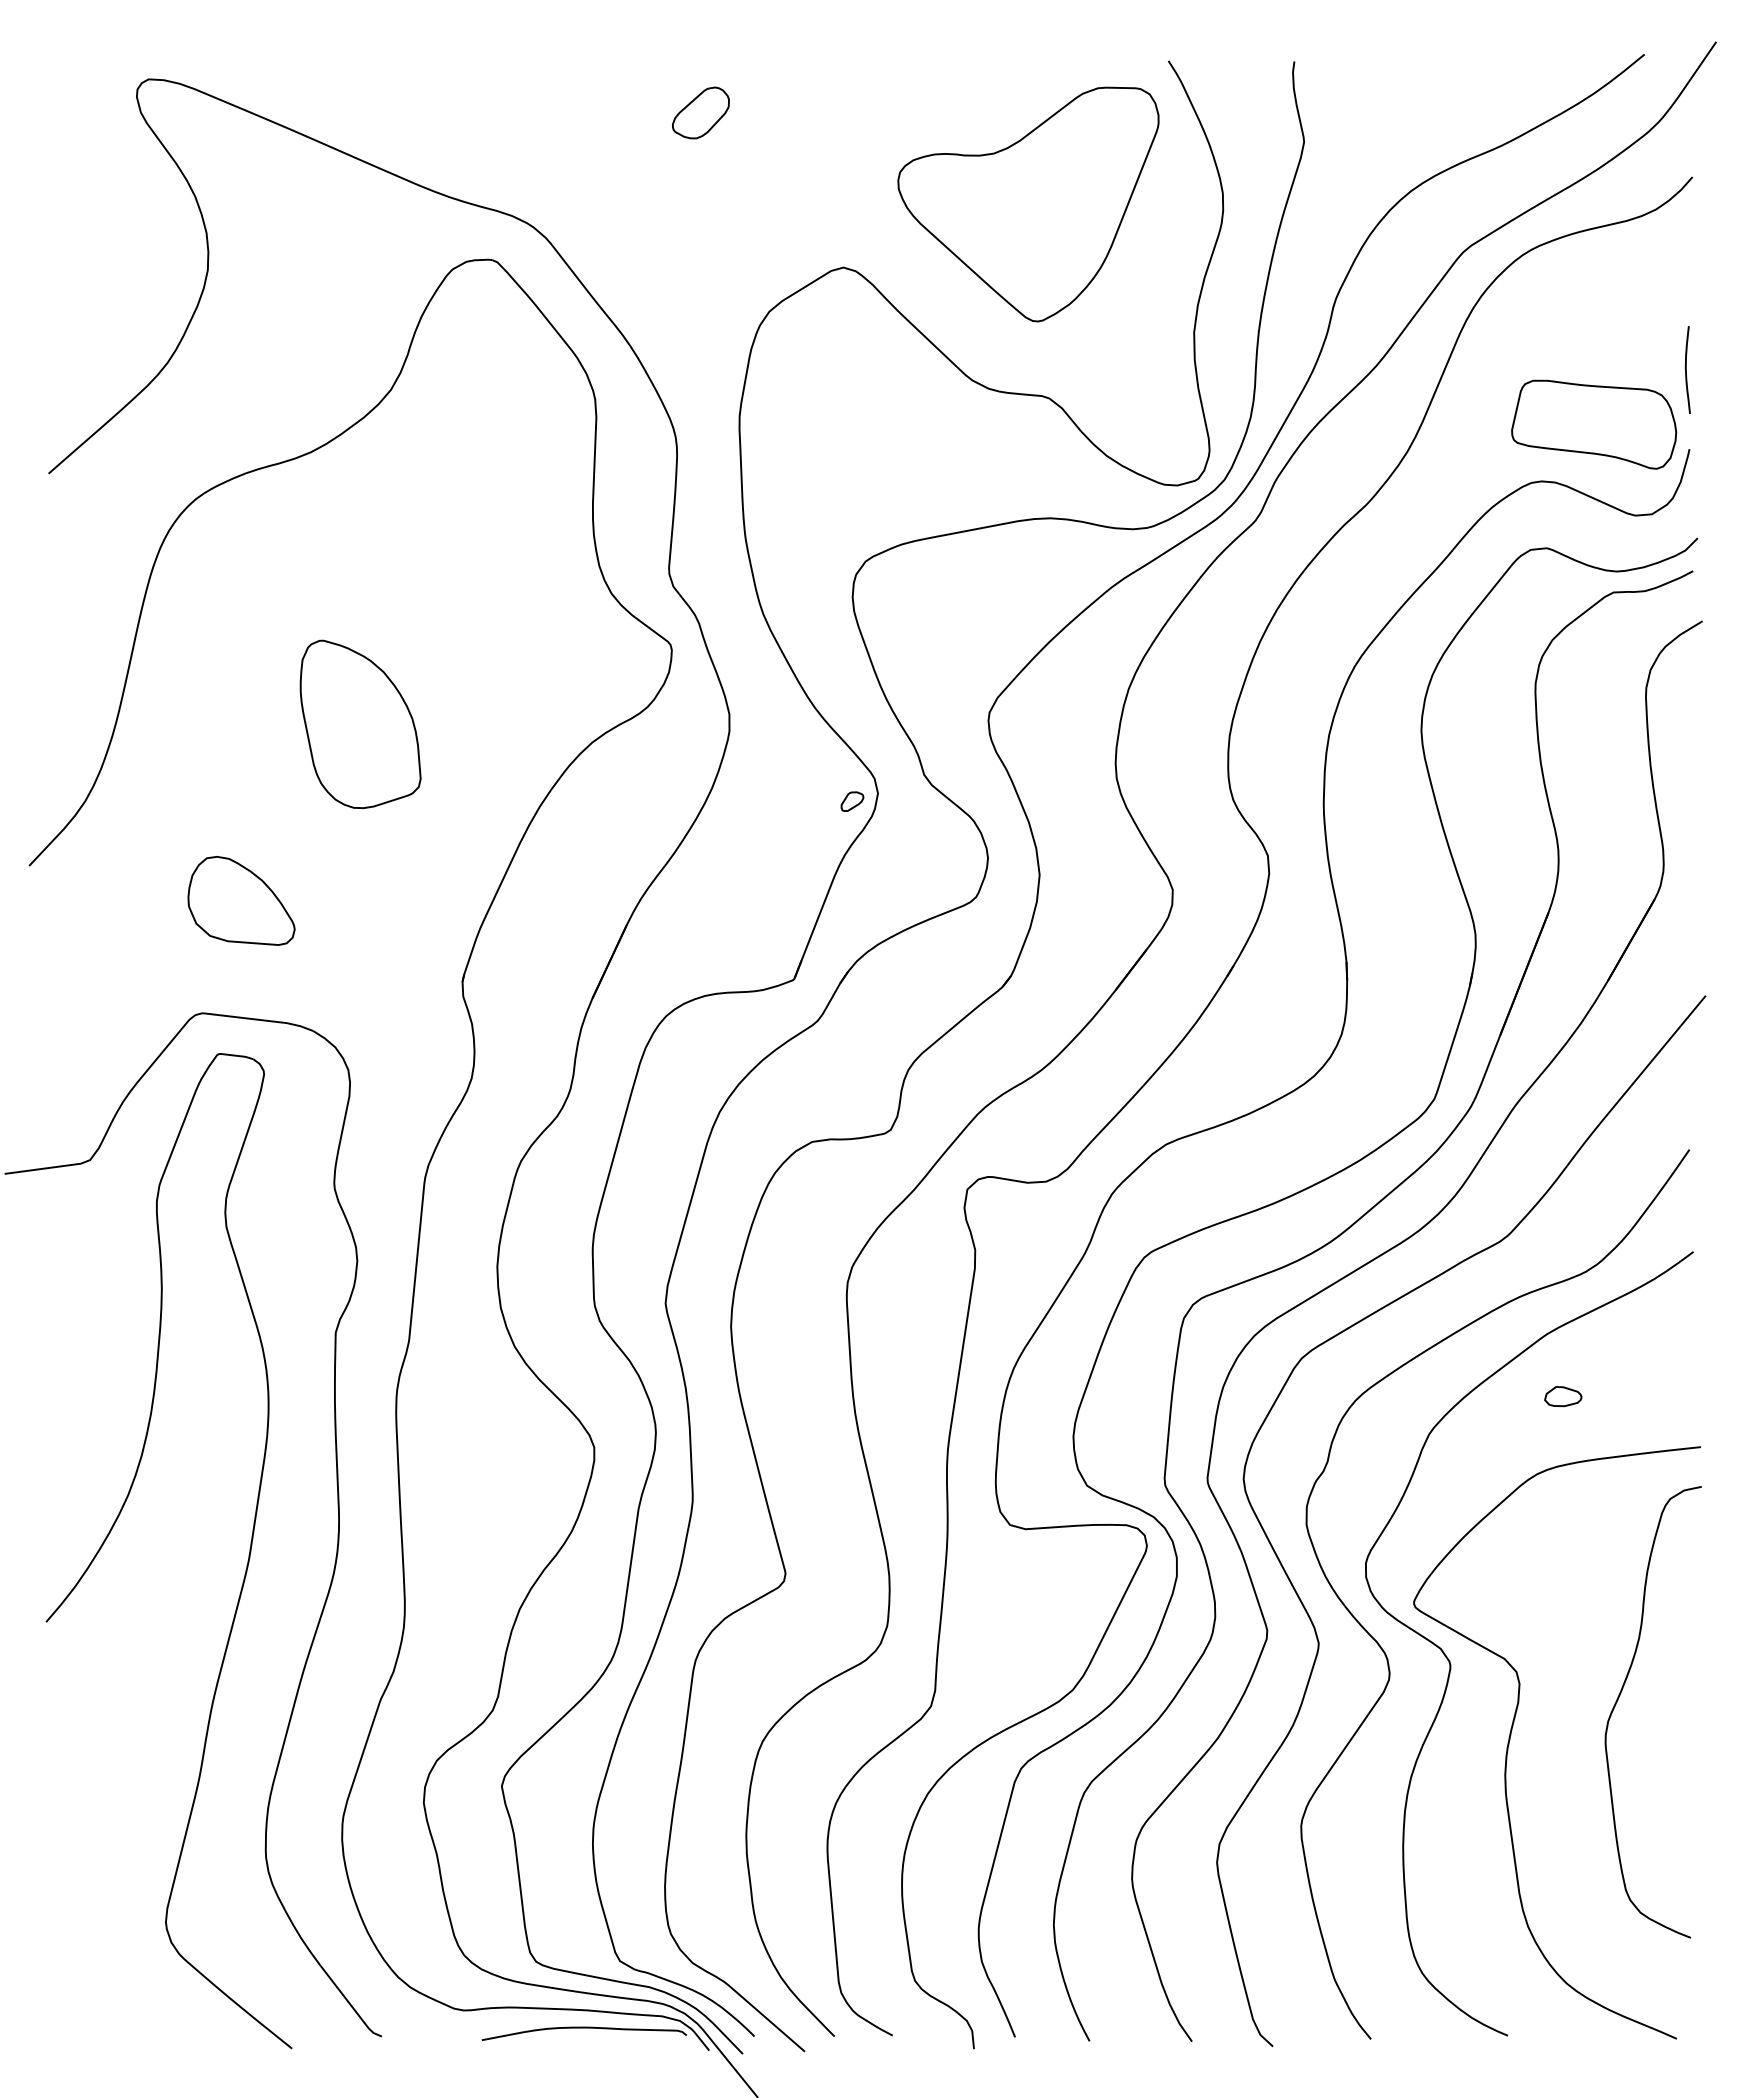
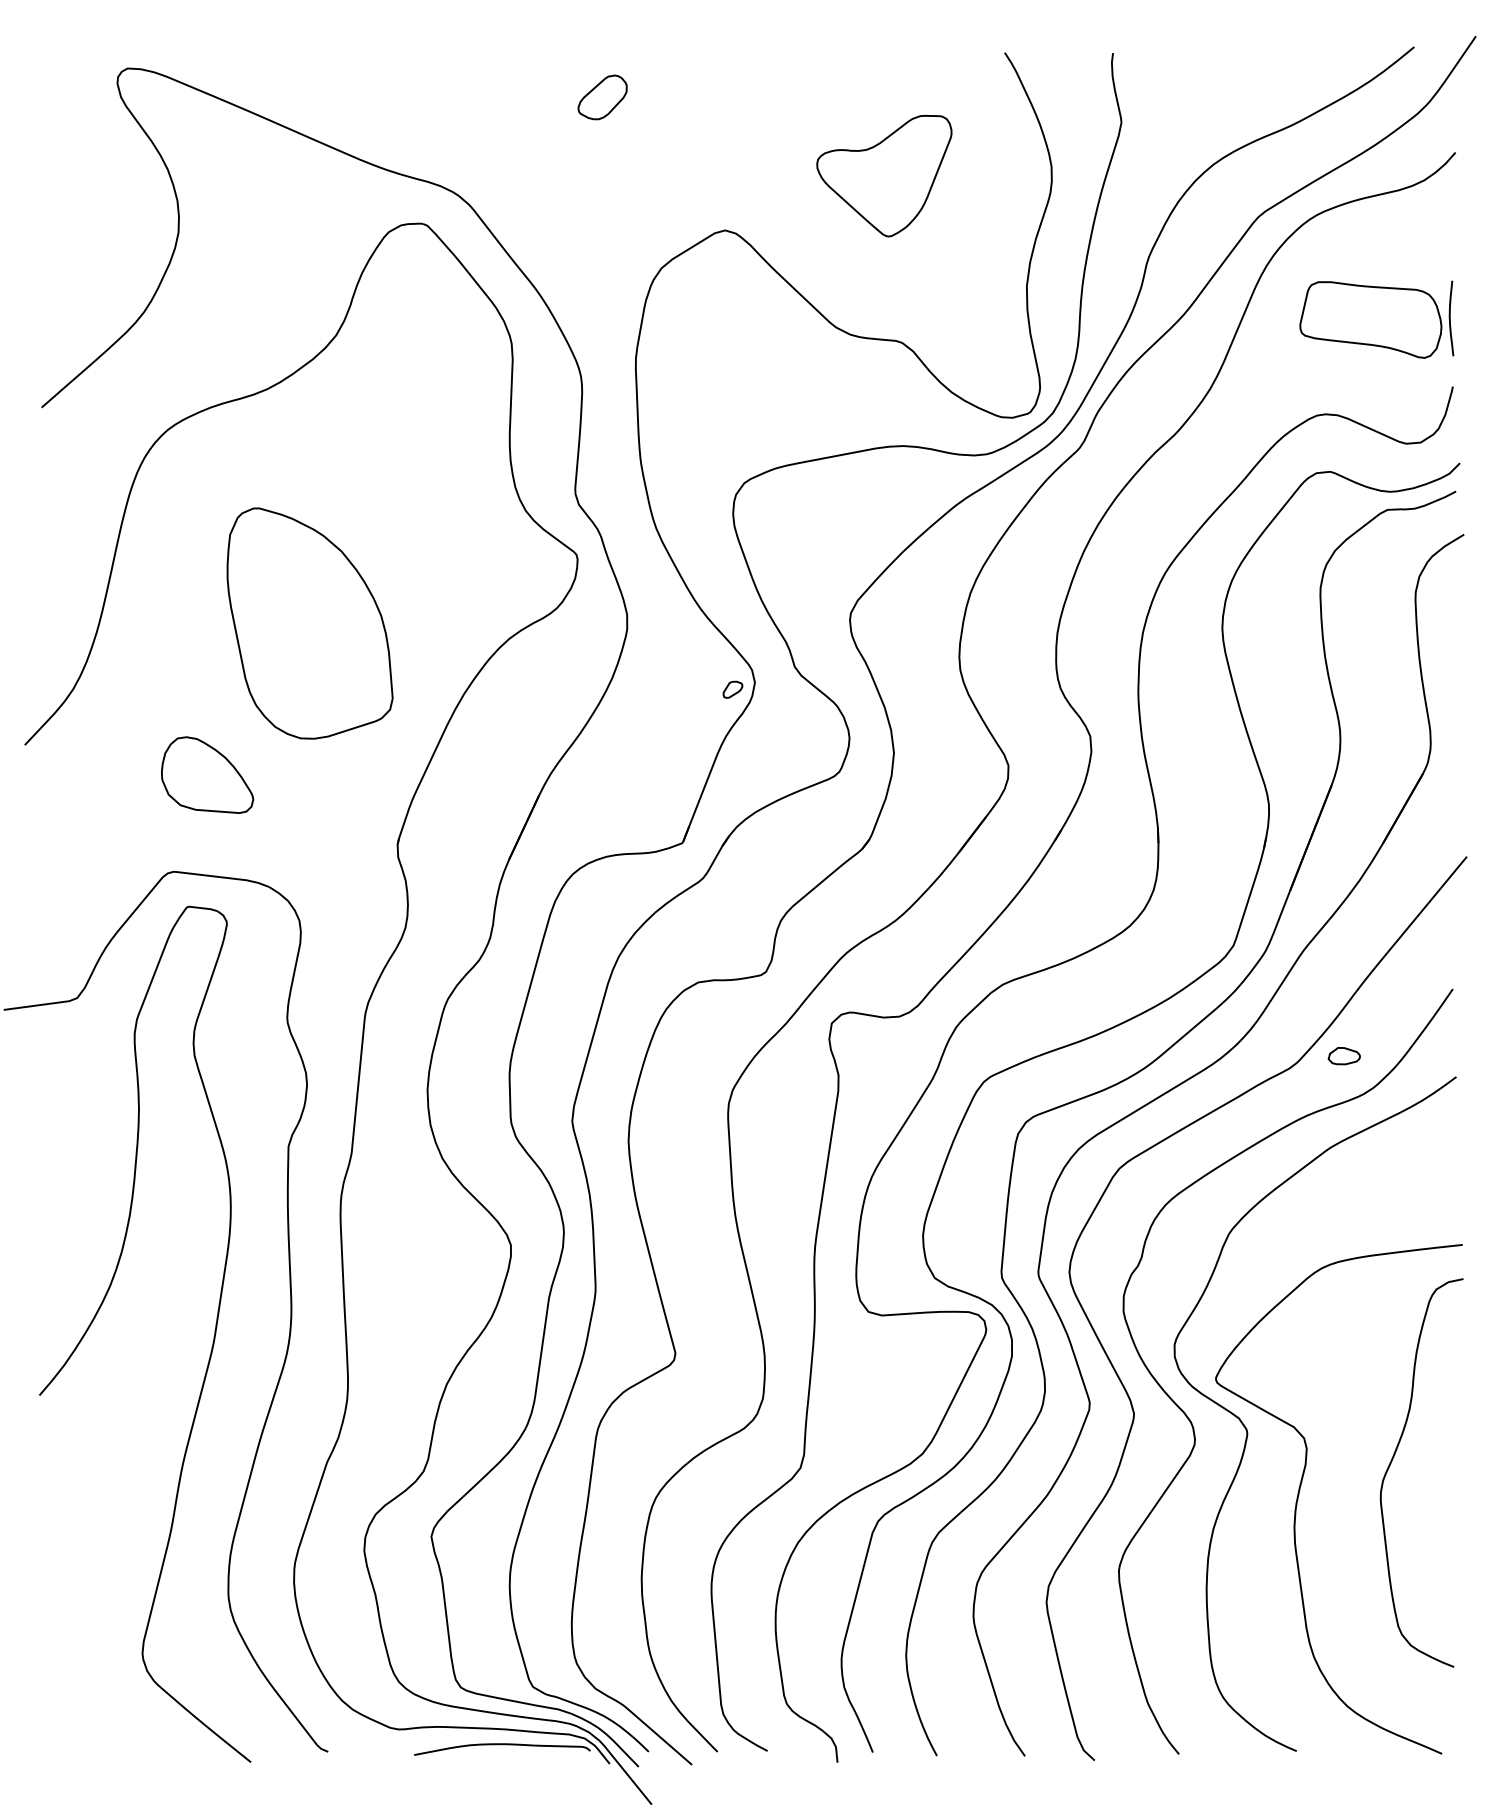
part: (1028, 204) -> (884, 176), size x0.6
part: (1594, 424) -> (1371, 319), moved
part: (360, 723) -> (309, 622), size x1.6
part: (1563, 1396) -> (1344, 1056), moved

